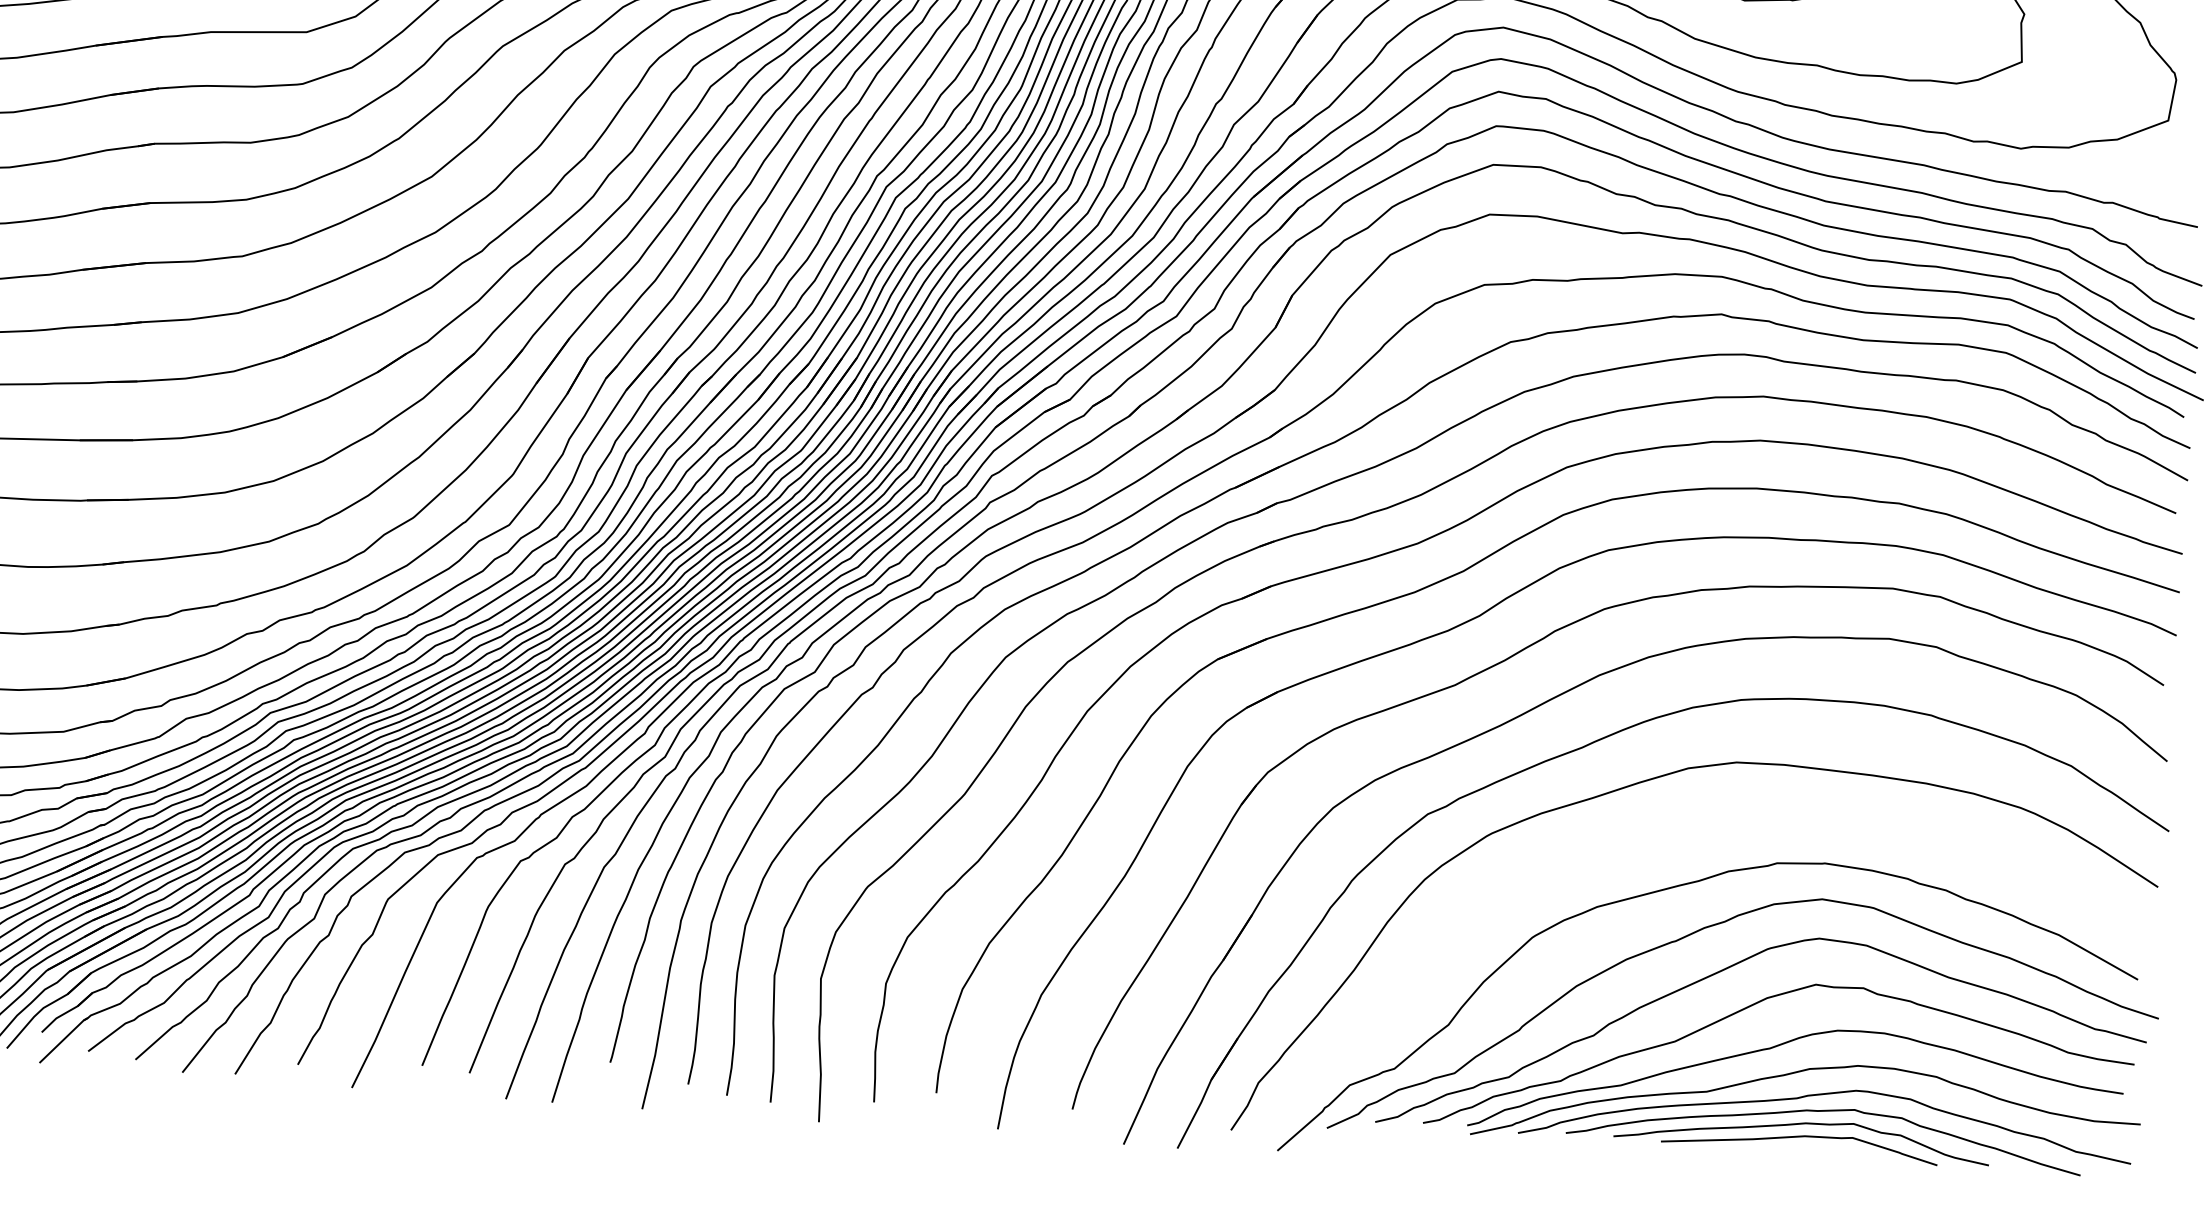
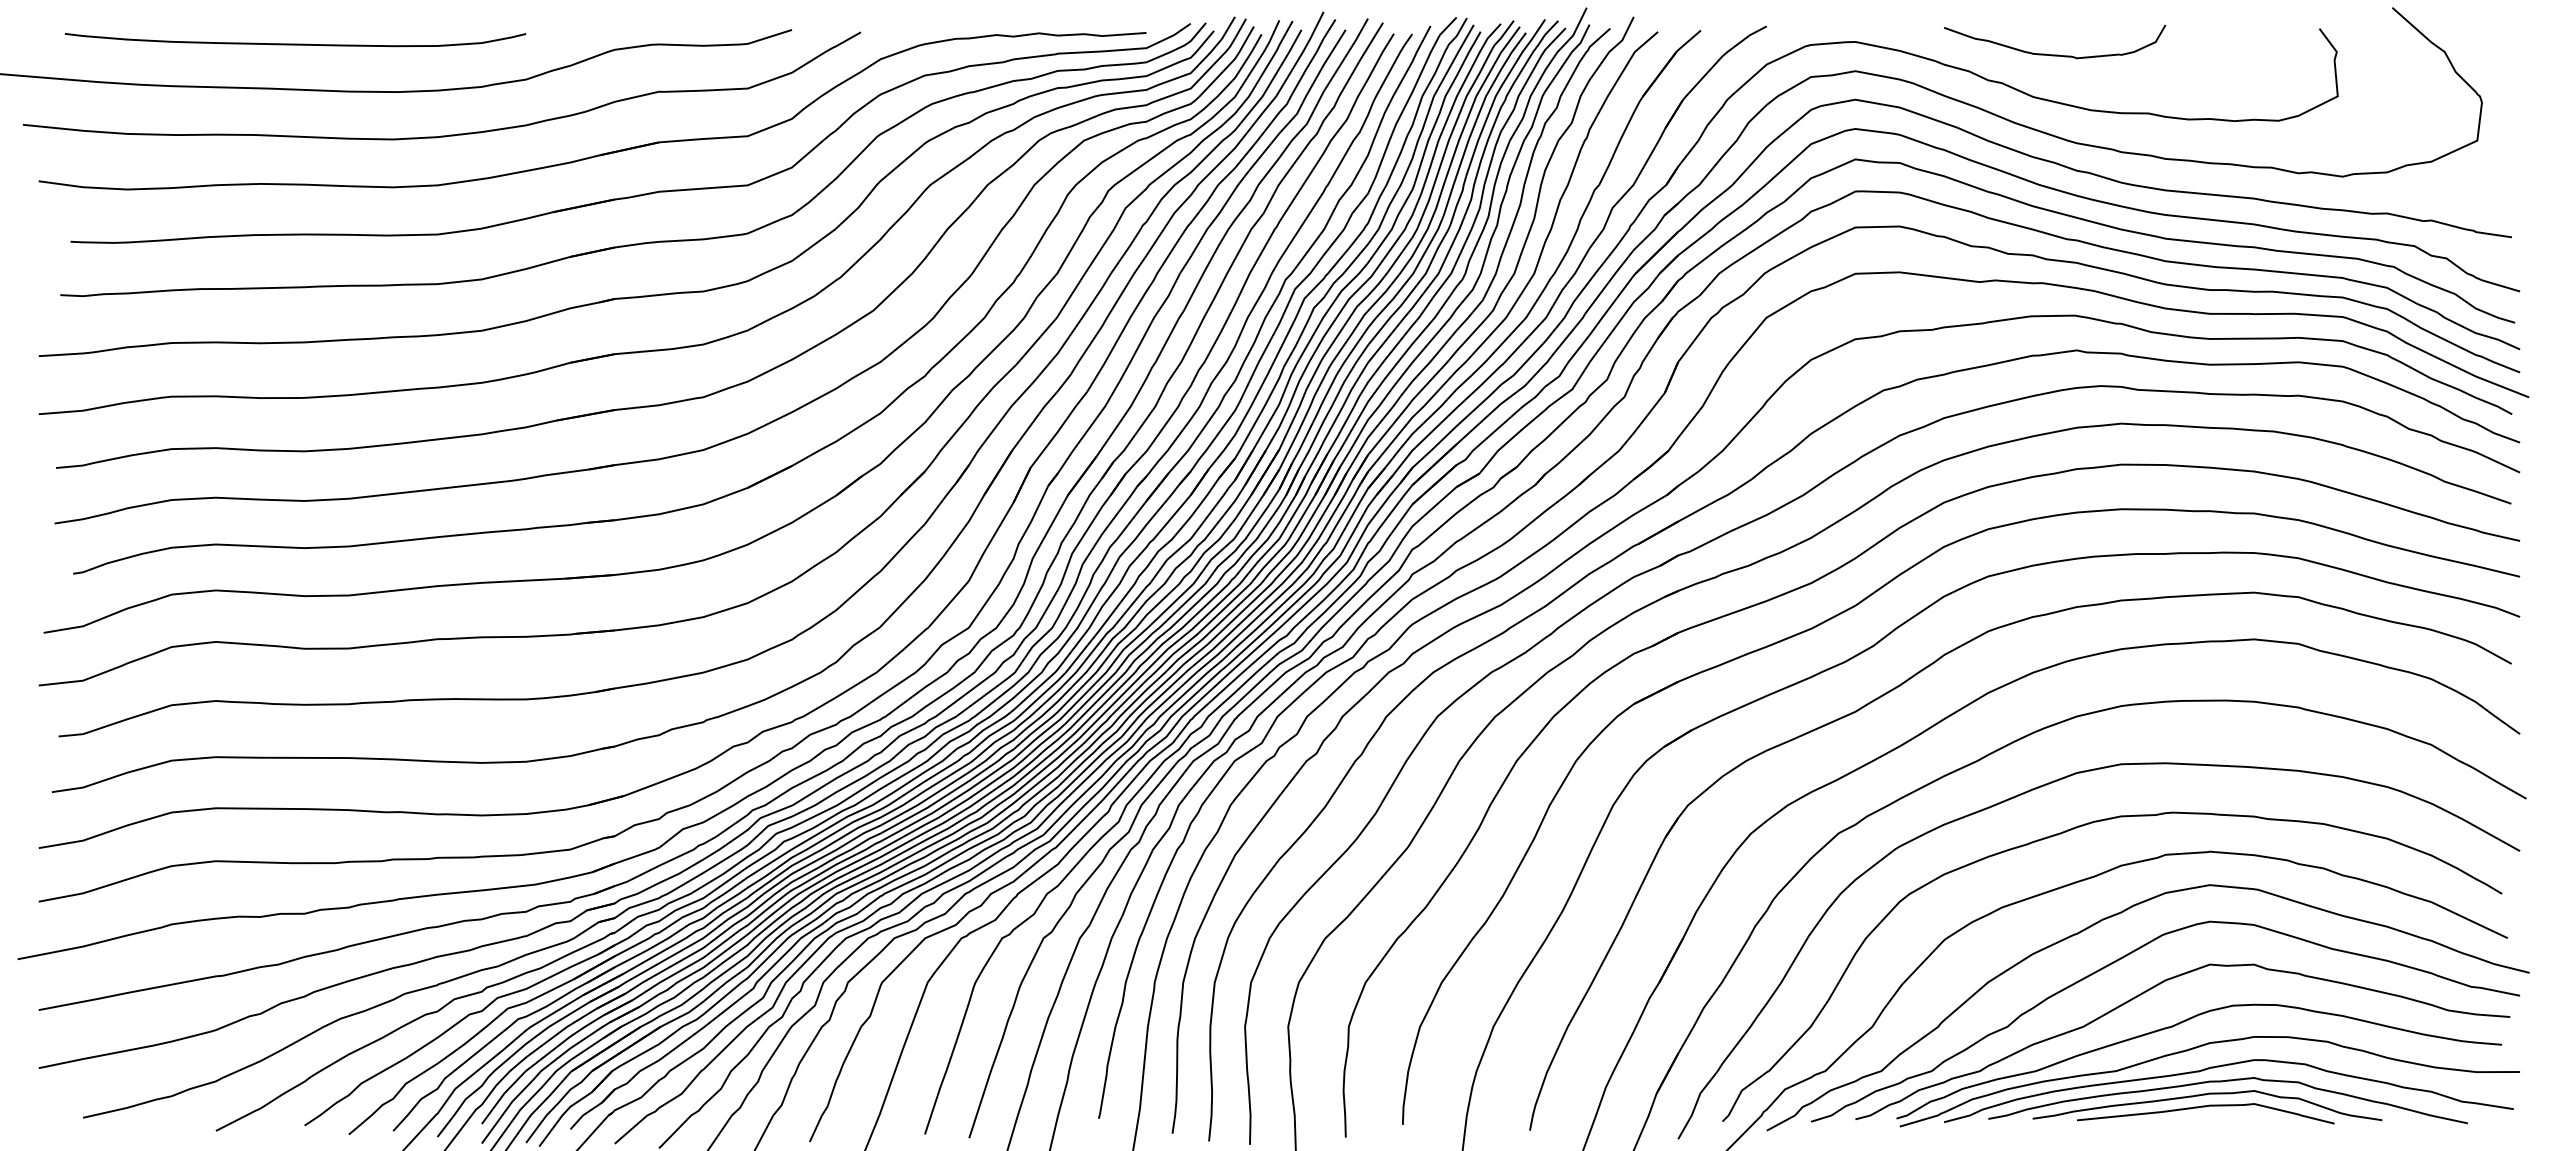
curve: (1672, 831) -> (2066, 832), added

